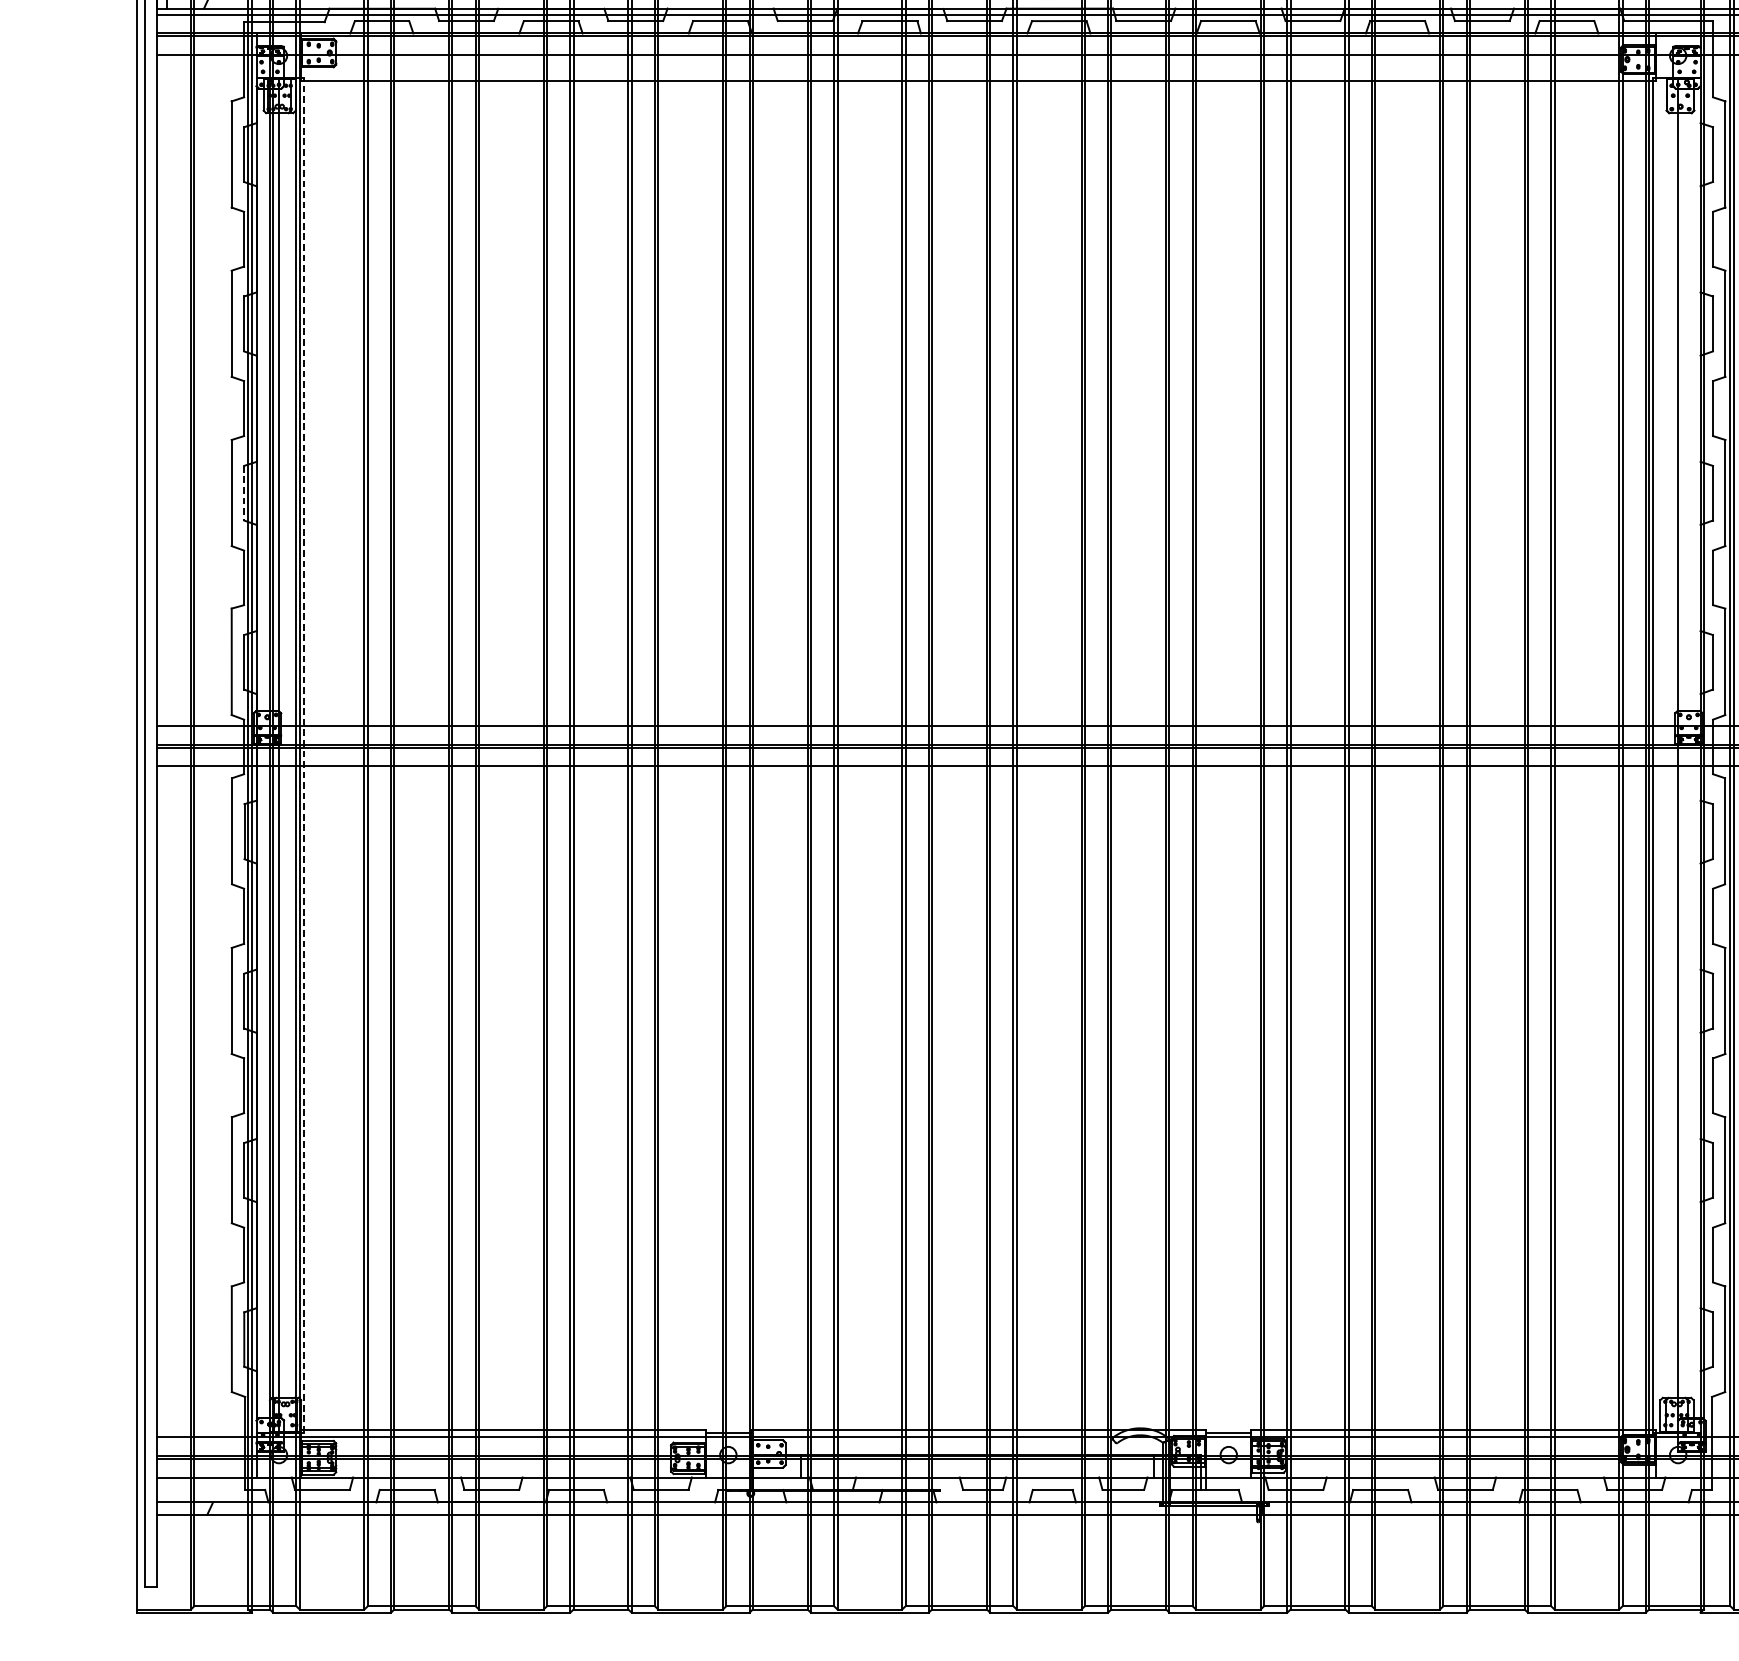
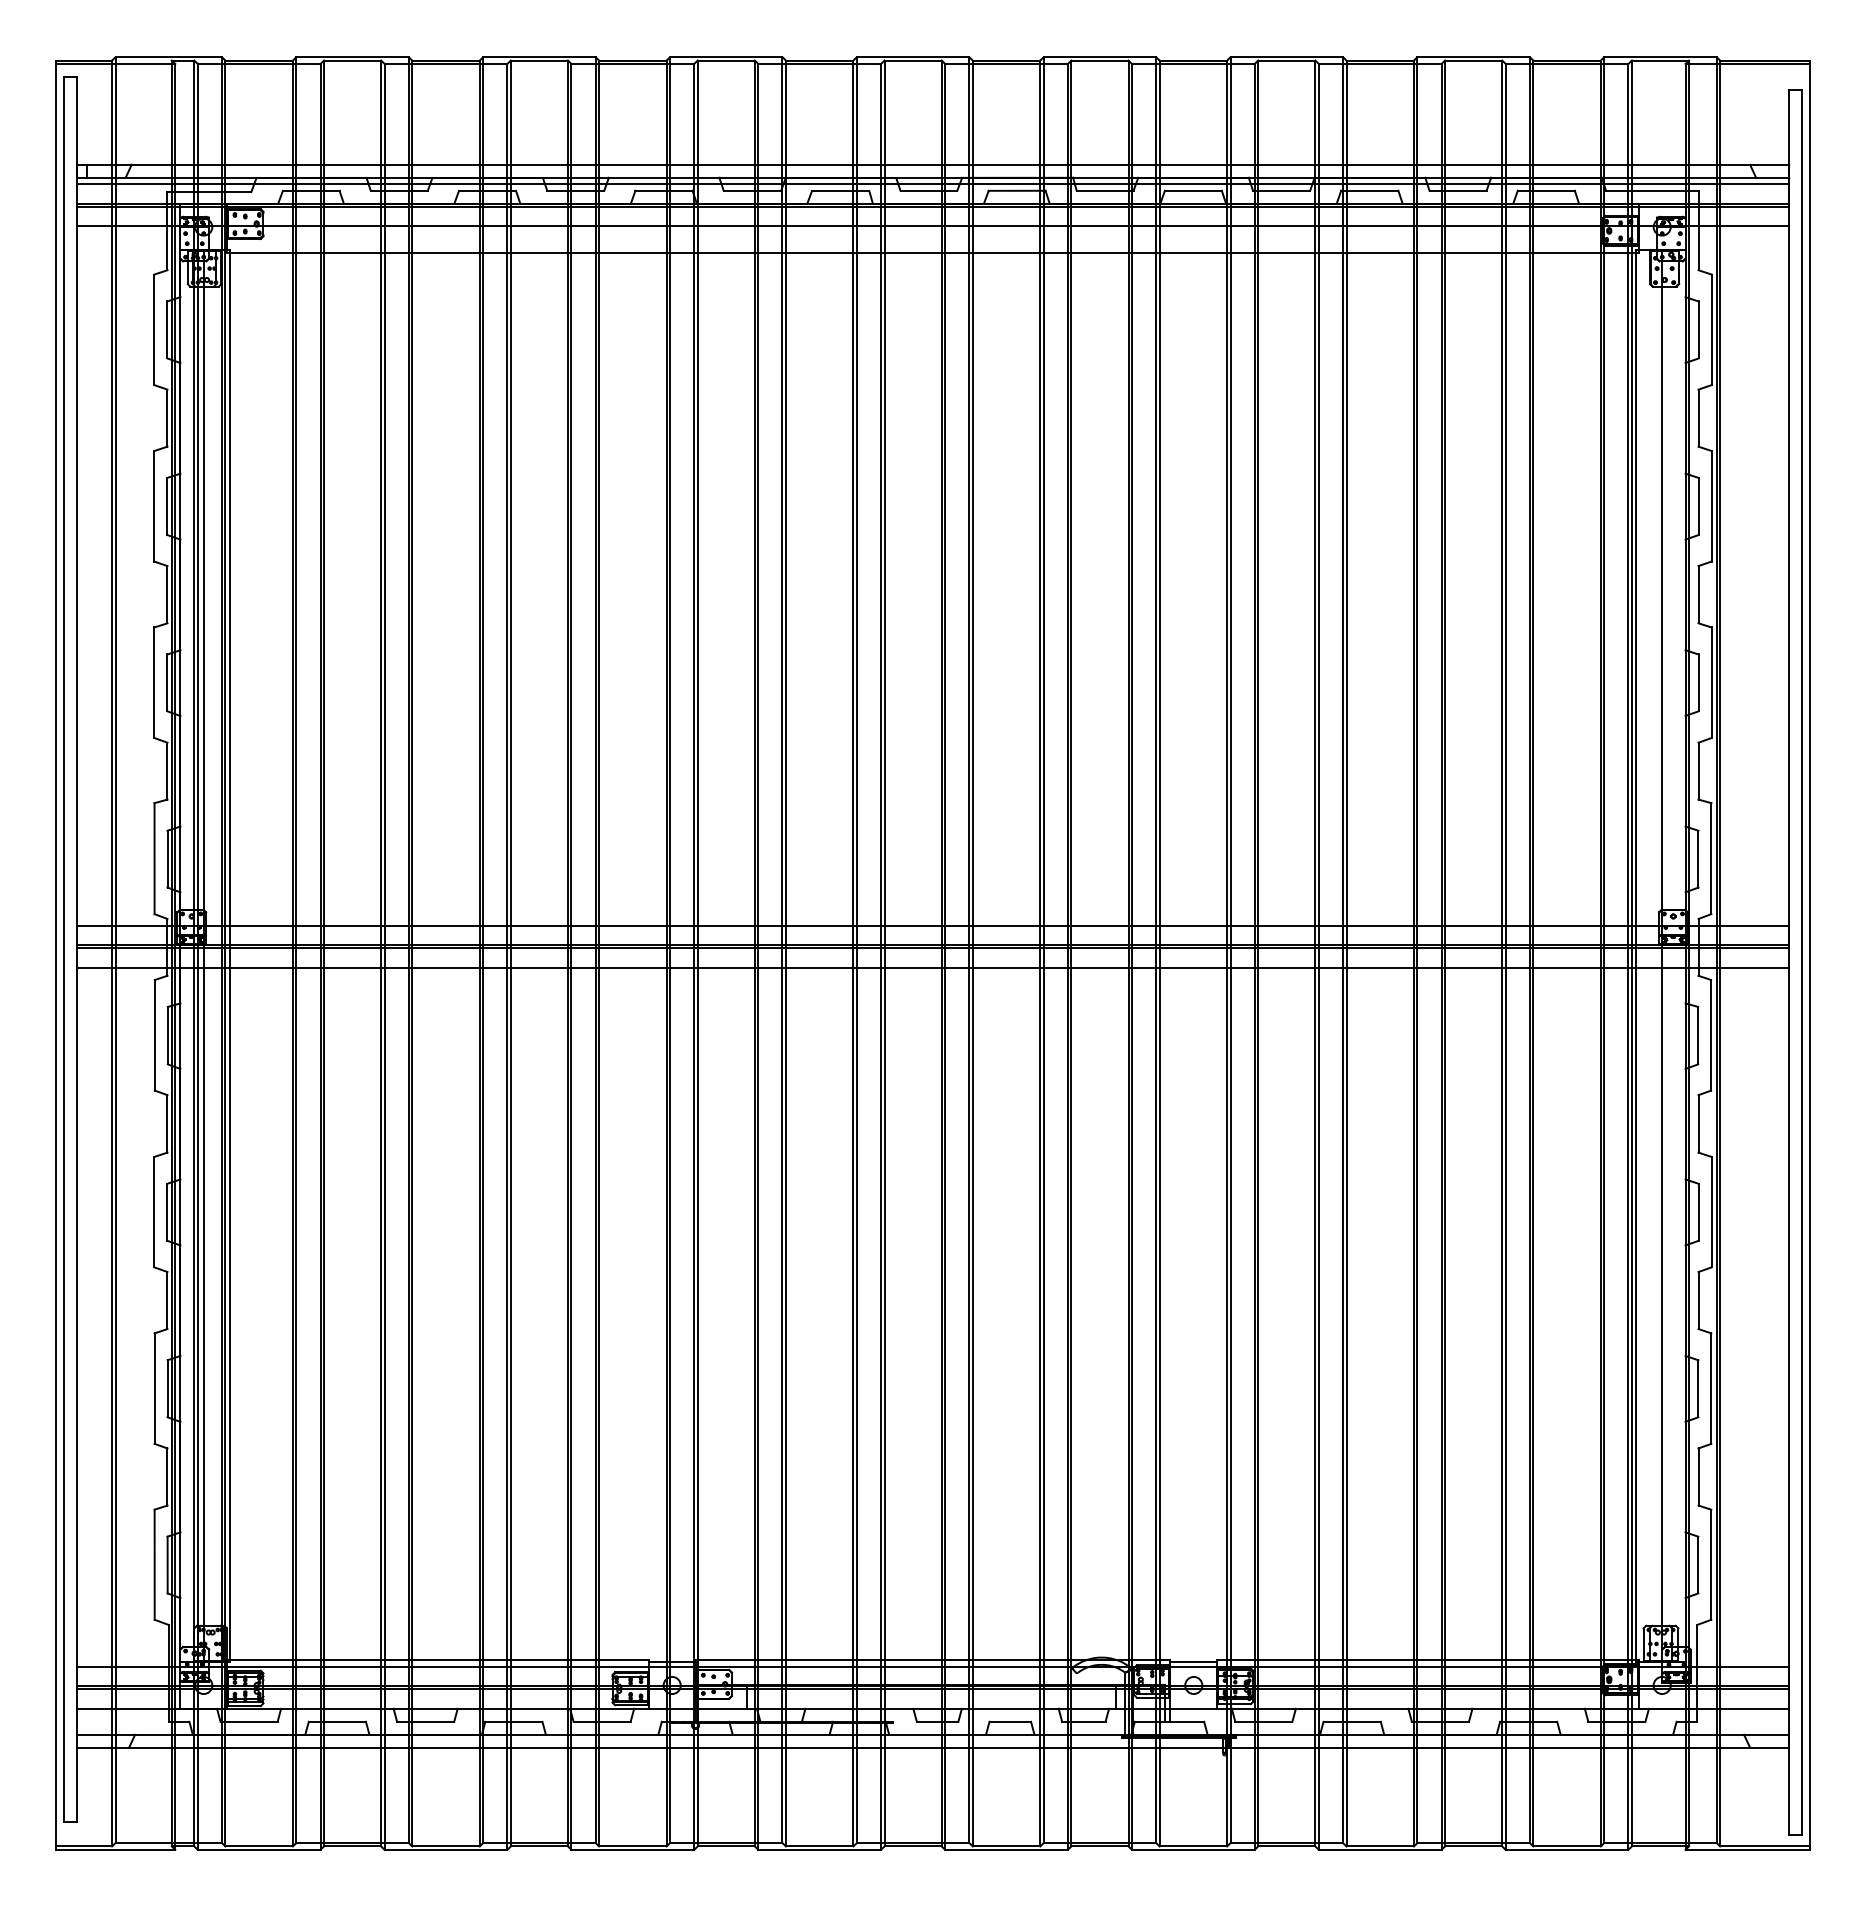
line: (244, 493) -> (167, 683), dashed -> solid
line: (303, 755) -> (229, 956), dashed -> solid

